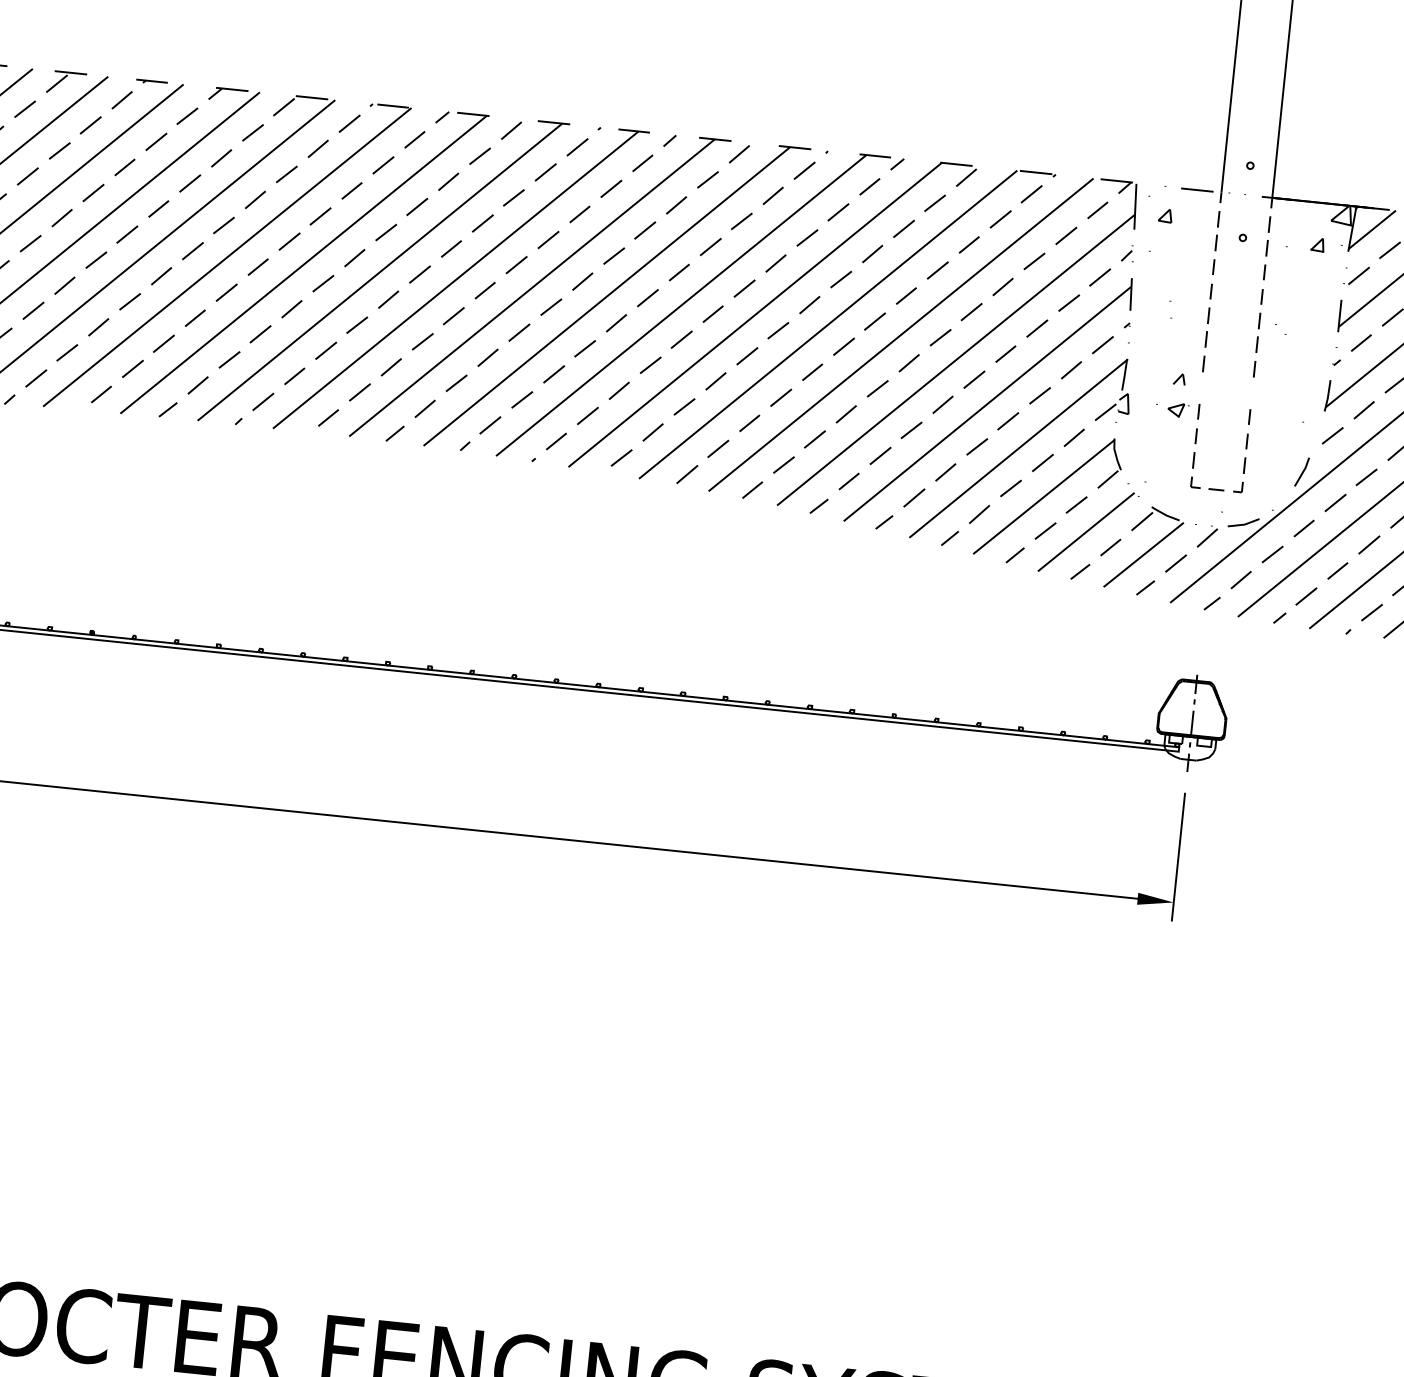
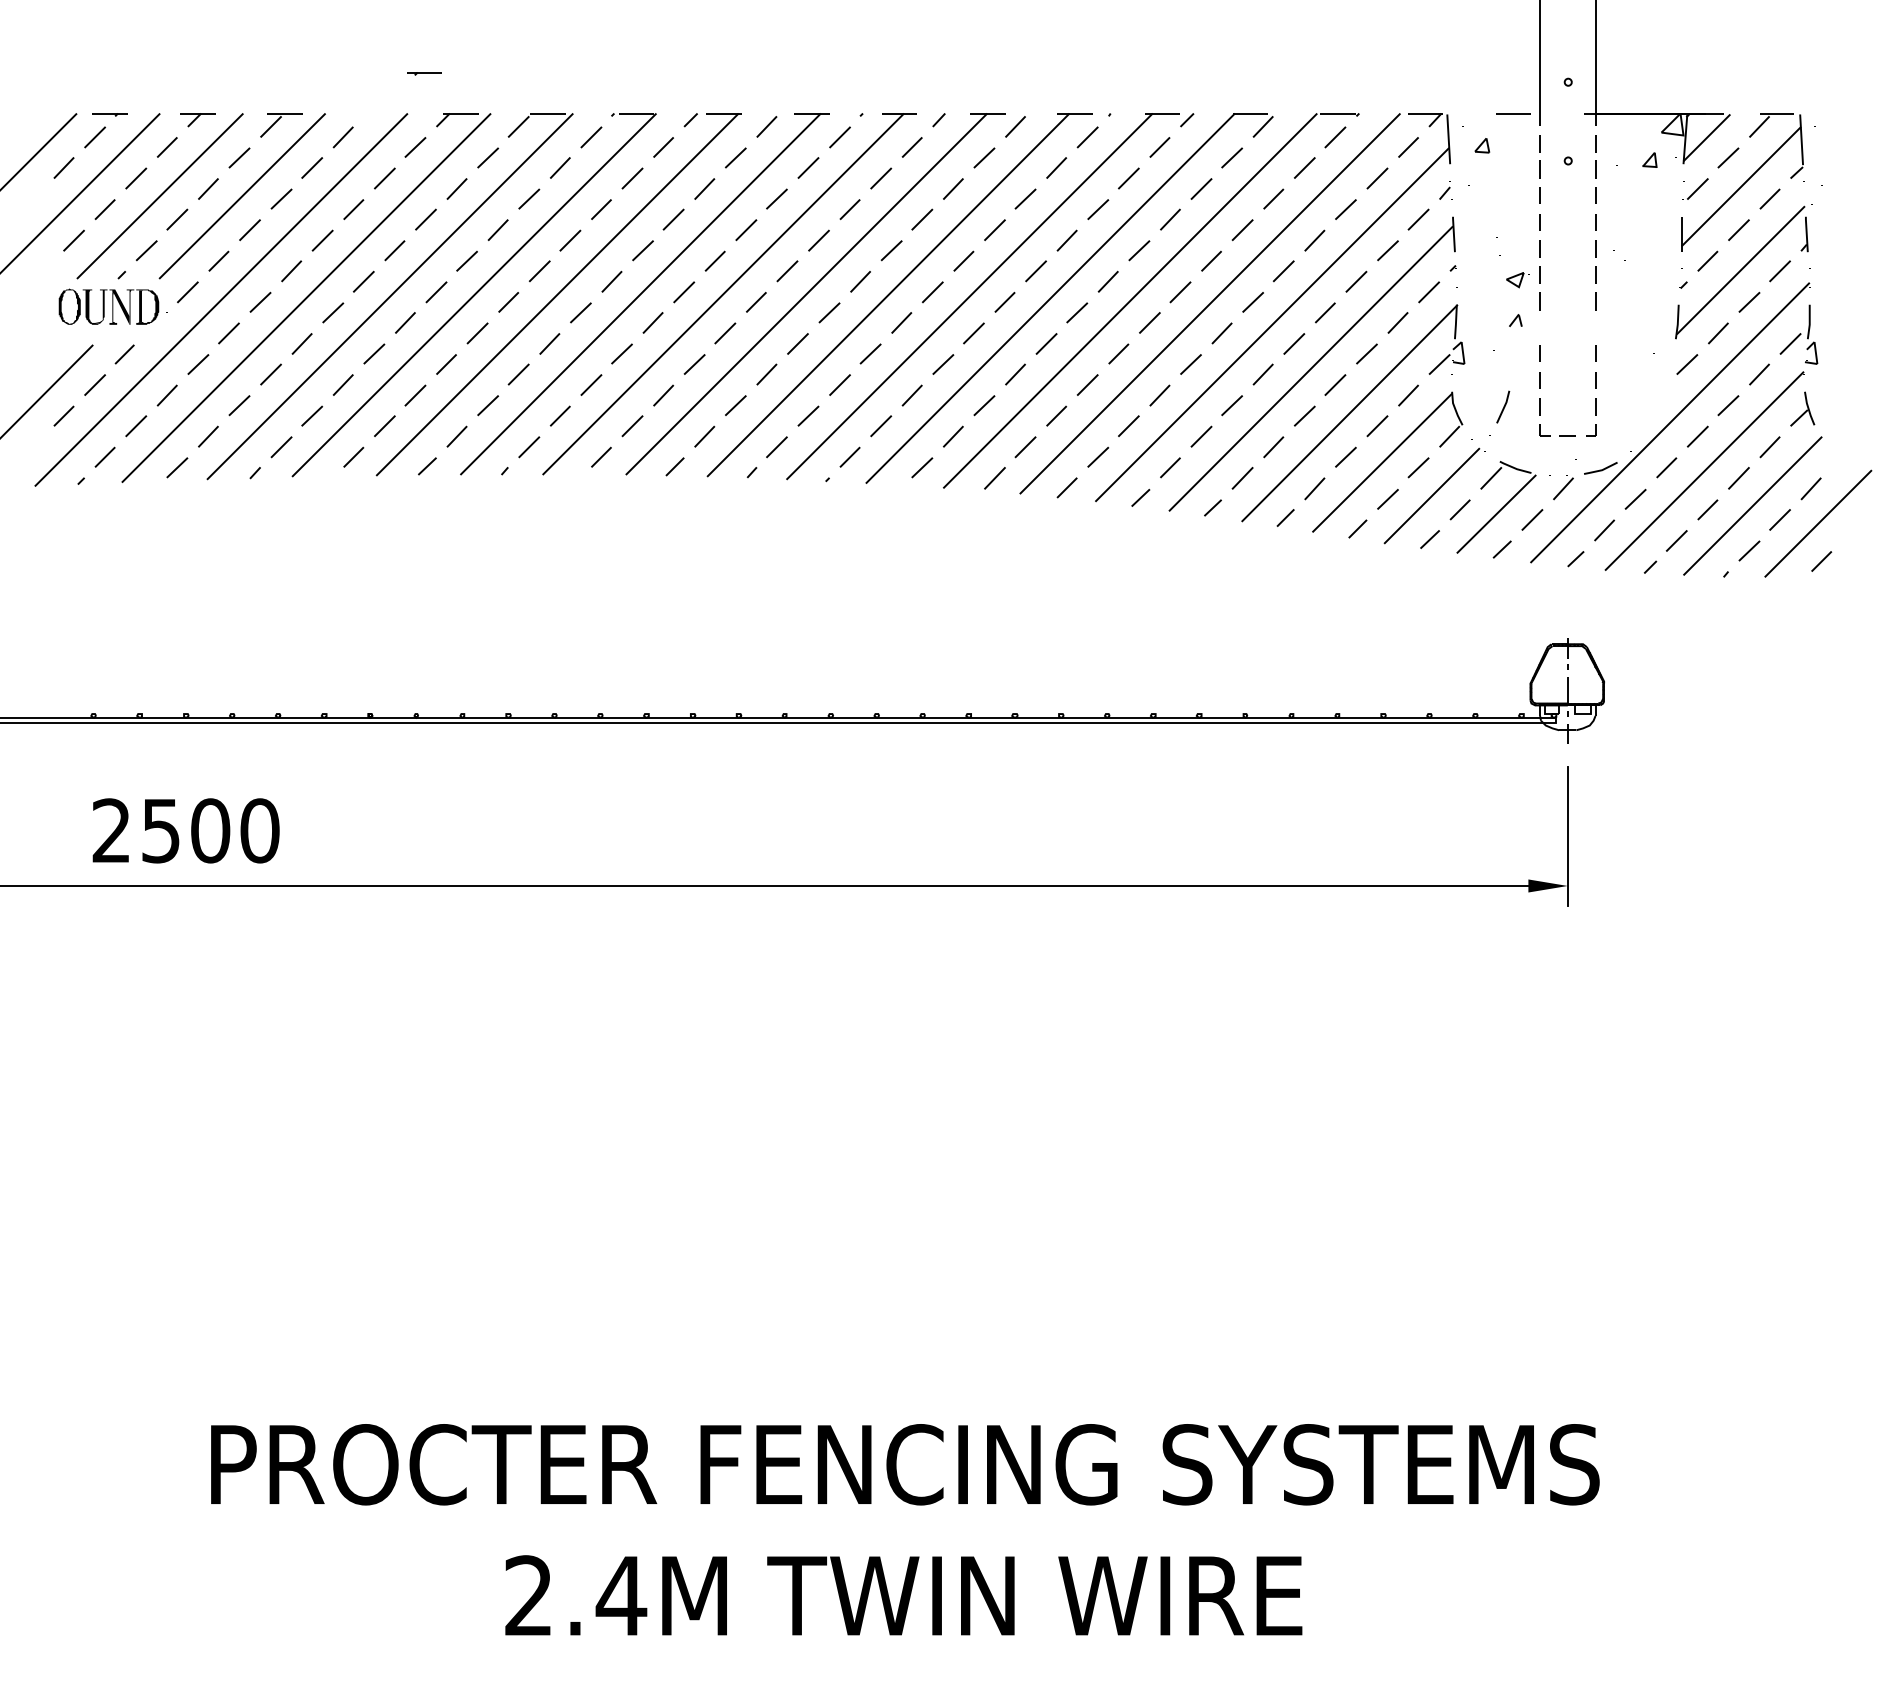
part: (152, 82) -> (424, 73), moved
part: (1178, 410) -> (1517, 280), moved
line: (1302, 471) -> (1503, 406), moved

